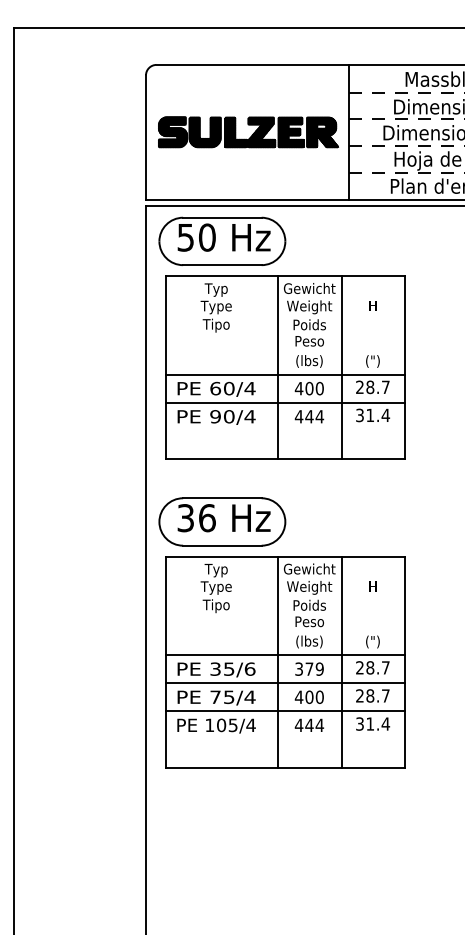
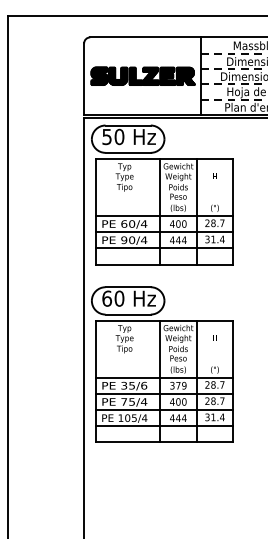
line: (285, 431) -> (164, 248), added
text: (196, 517) -> (113, 298), 36 -> 60
line: (285, 739) -> (164, 426), added

